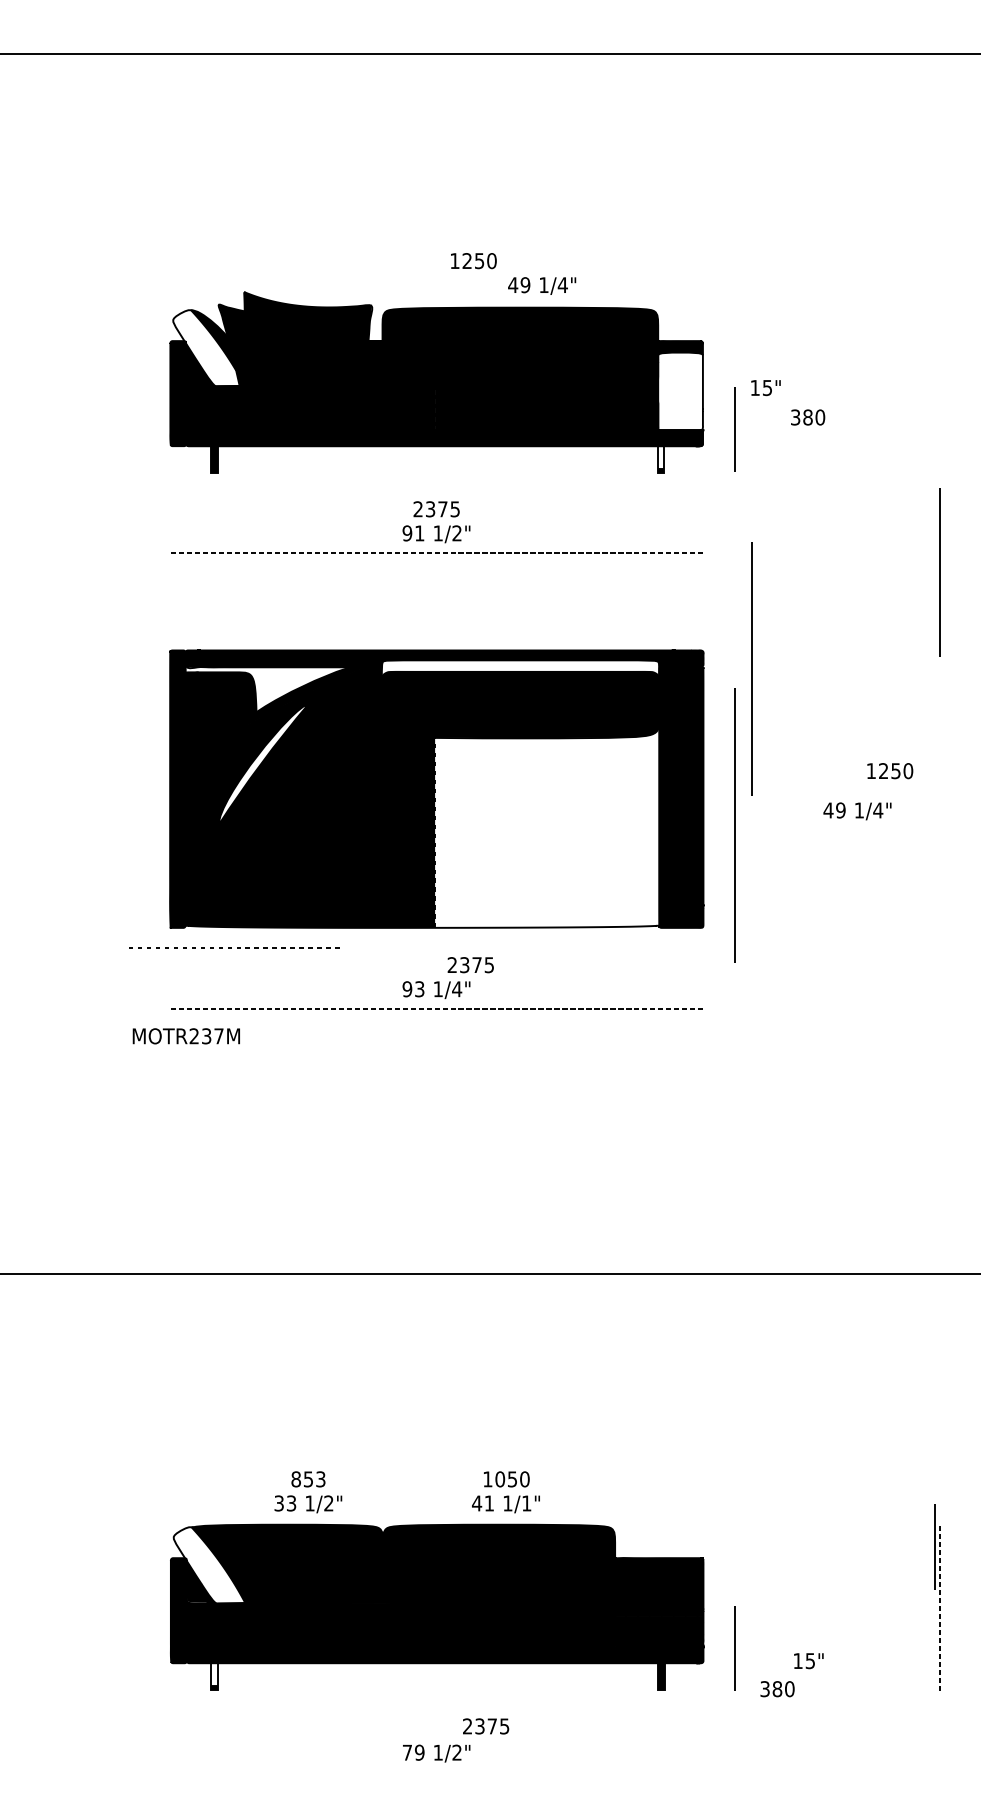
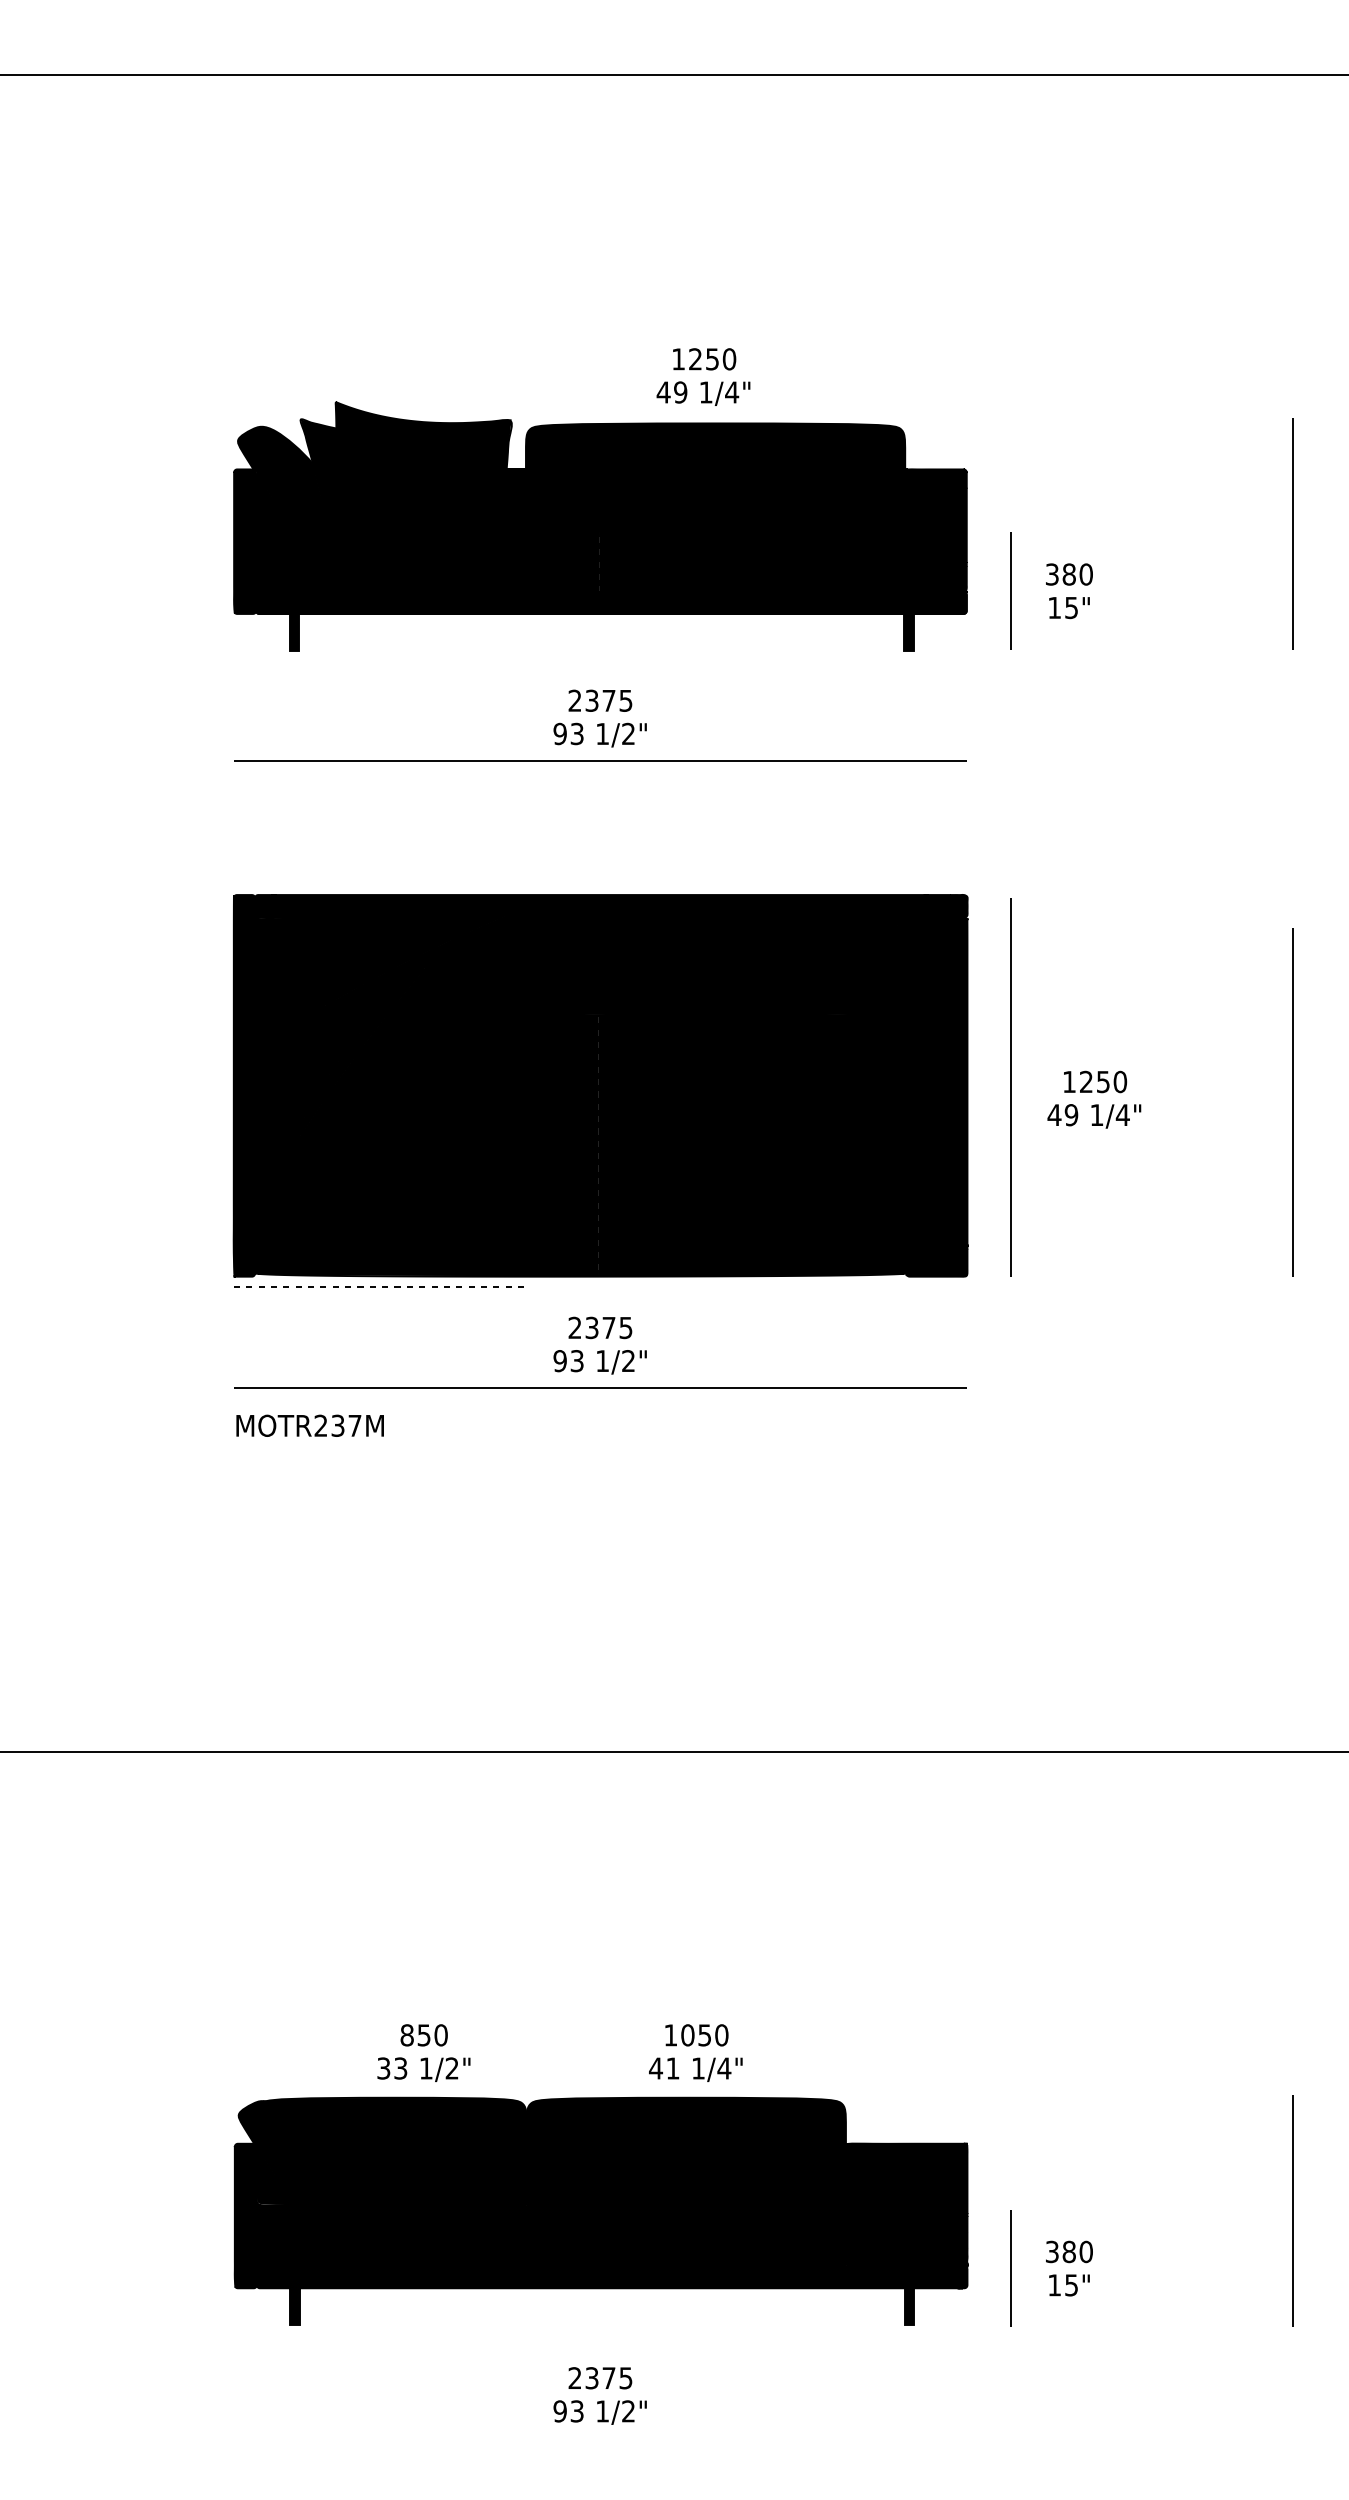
text: (473, 261) -> (704, 359), moved
text: (542, 285) -> (703, 393), moved
fill: (206, 347) -> (283, 478), added
text: (765, 388) -> (1069, 608), moved
fill: (680, 391) -> (935, 538), added
text: (808, 417) -> (1069, 574), moved
fill: (660, 456) -> (908, 628), added
text: (419, 533) -> (576, 733), 91 -> 93
line: (436, 552) -> (600, 760), dashed -> solid
line: (939, 572) -> (1292, 533), moved
line: (752, 668) -> (1292, 1102), moved
fill: (520, 669) -> (715, 921), added
fill: (268, 688) -> (368, 947), added
fill: (263, 764) -> (362, 1051), added
text: (890, 770) -> (1095, 1081), moved
text: (857, 811) -> (1094, 1116), moved
fill: (547, 822) -> (752, 1131), added
line: (734, 825) -> (1010, 1087), moved
line: (231, 948) -> (375, 1286), moved
text: (470, 964) -> (600, 1327), moved
text: (457, 988) -> (628, 1360), 1/4" -> 1/2"
line: (436, 1008) -> (600, 1387), dashed -> solid
text: (185, 1036) -> (309, 1425), moved
text: (320, 1479) -> (440, 2035), 853 -> 850
text: (526, 1503) -> (724, 2068), 1/1" -> 1/4"
line: (934, 1547) -> (1285, 2128), removed
fill: (209, 1565) -> (287, 2153), added
line: (939, 1607) -> (1292, 2211), dashed -> solid
text: (808, 1661) -> (1069, 2285), moved
fill: (214, 1674) -> (294, 2303), added
text: (777, 1688) -> (1069, 2251), moved
text: (486, 1726) -> (600, 2378), moved
text: (413, 1752) -> (568, 2411), 79 -> 93

